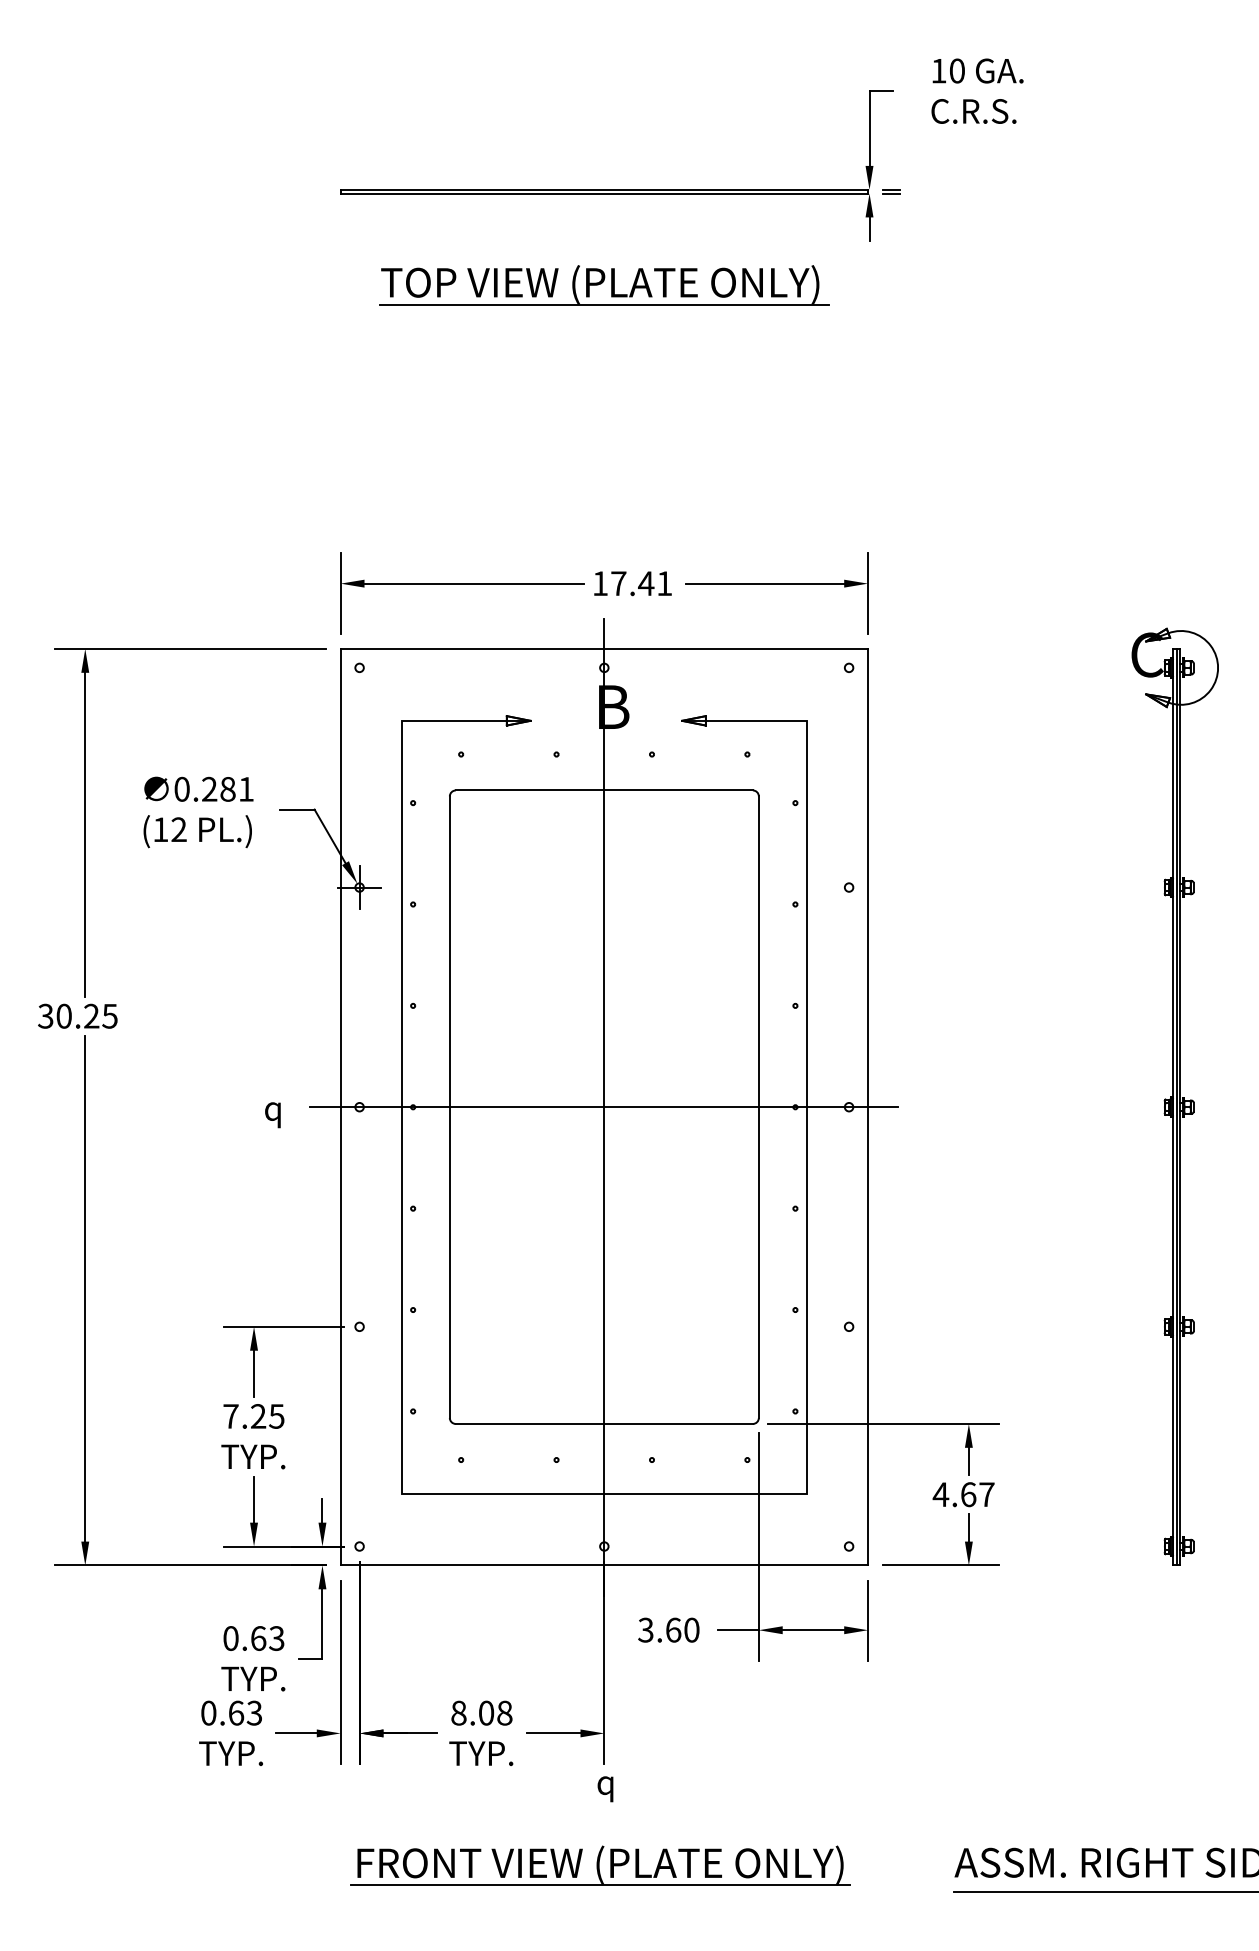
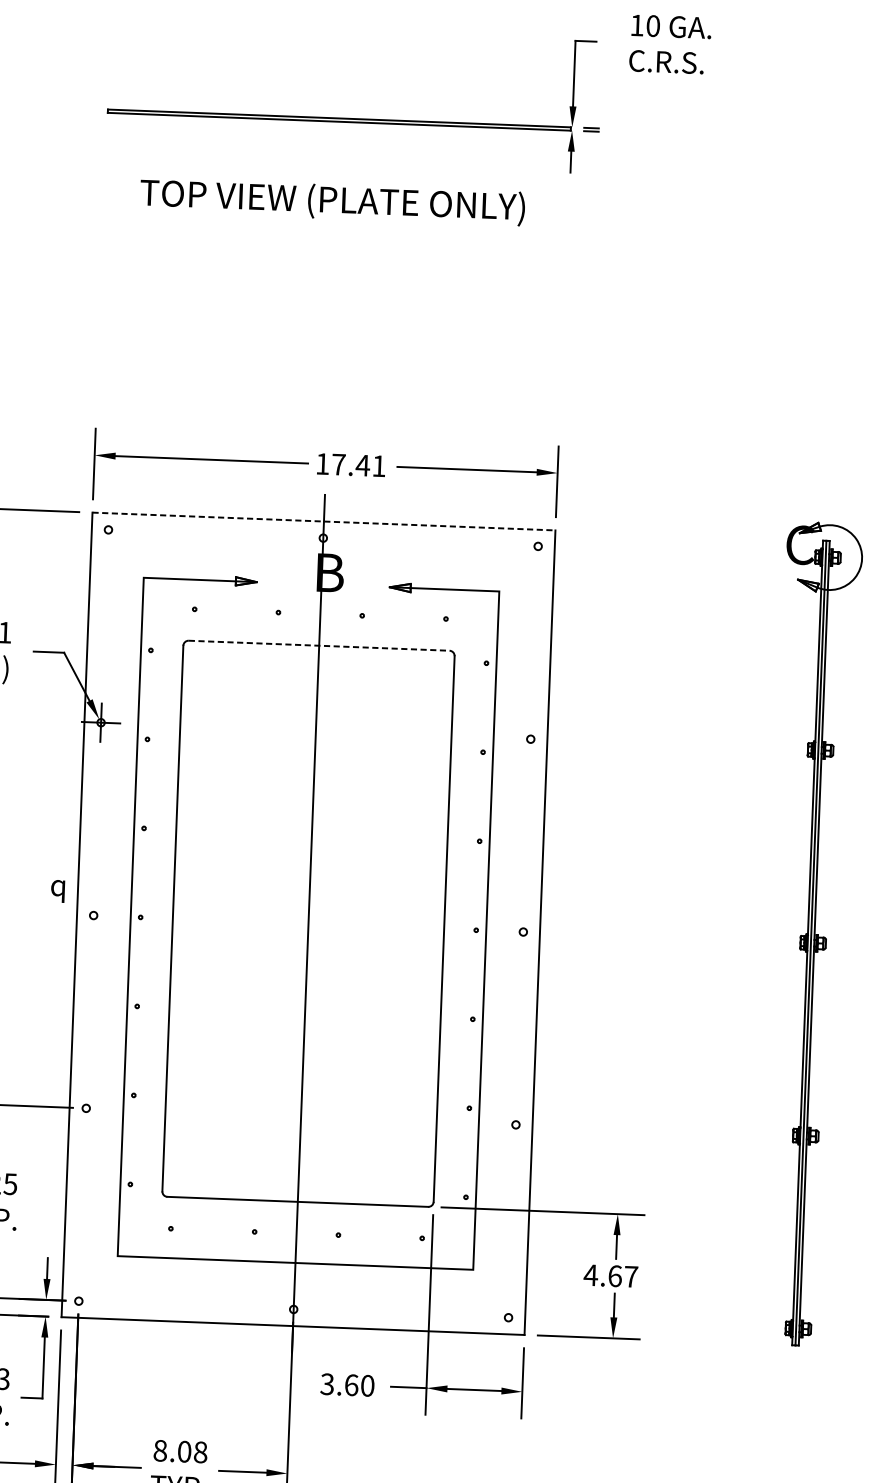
line: (603, 304) -> (334, 219), removed
line: (604, 648) -> (324, 521), solid -> dashed
line: (604, 790) -> (319, 645), solid -> dashed
line: (604, 1107) -> (308, 924), removed
text: (272, 1115) -> (57, 891), moved

